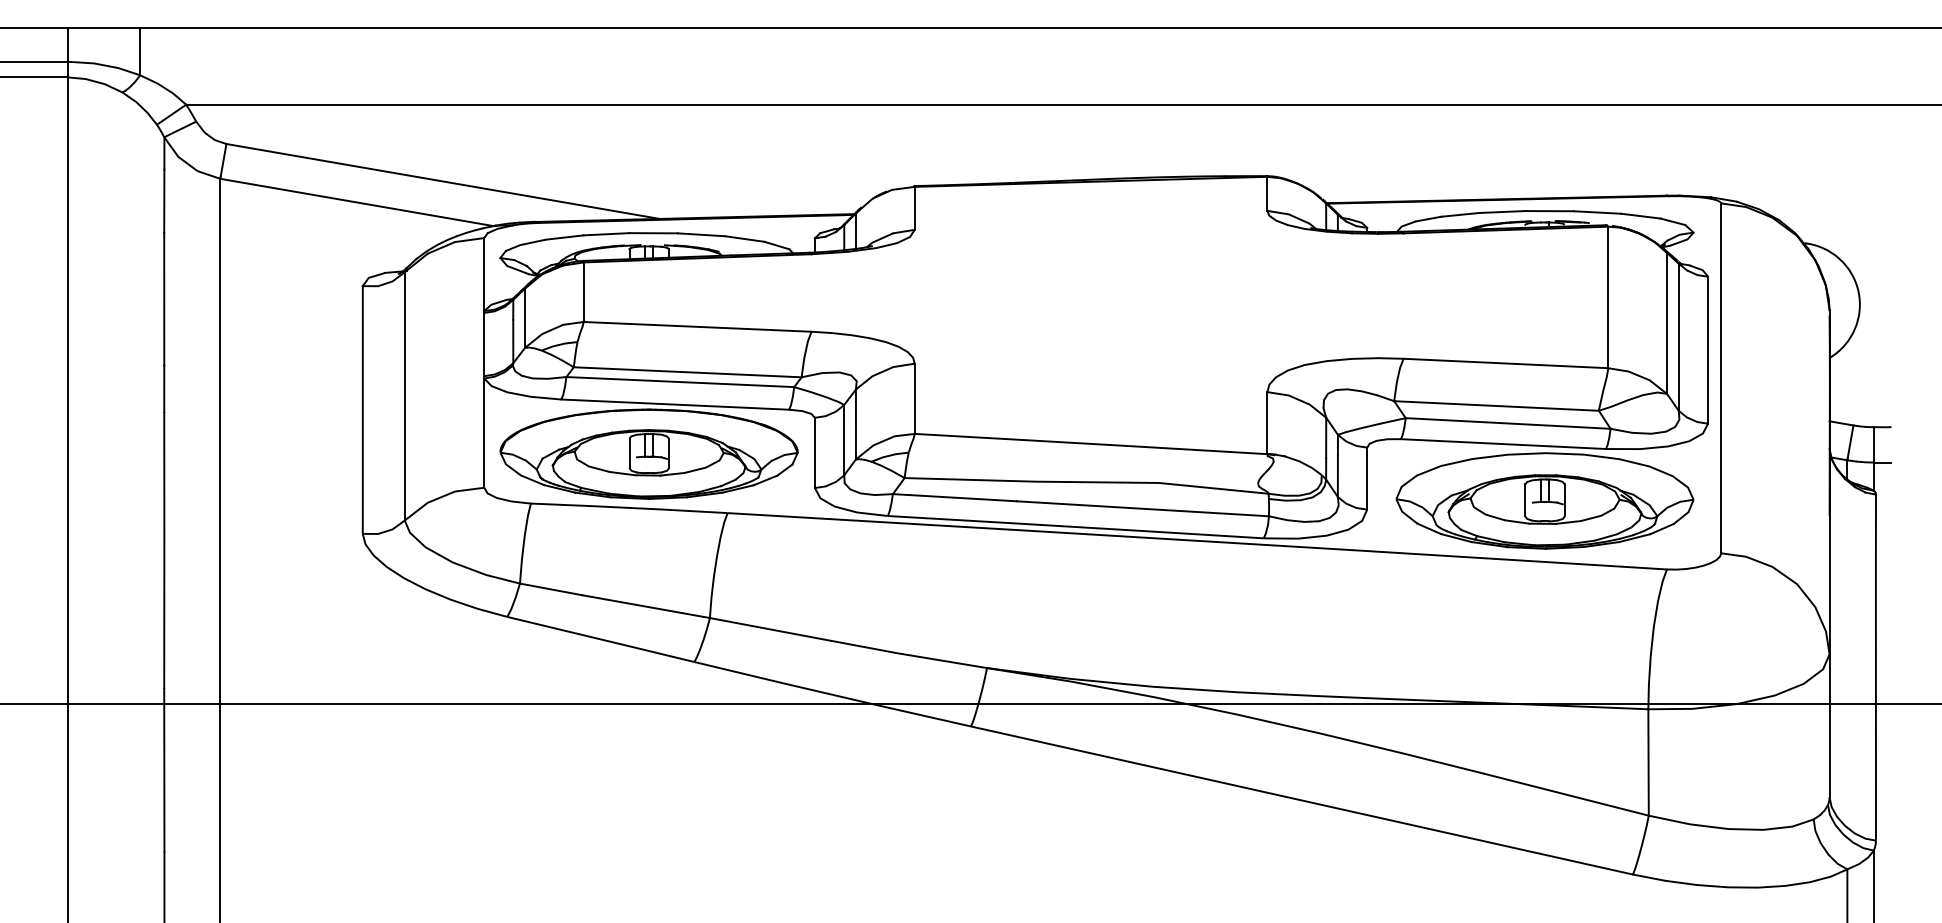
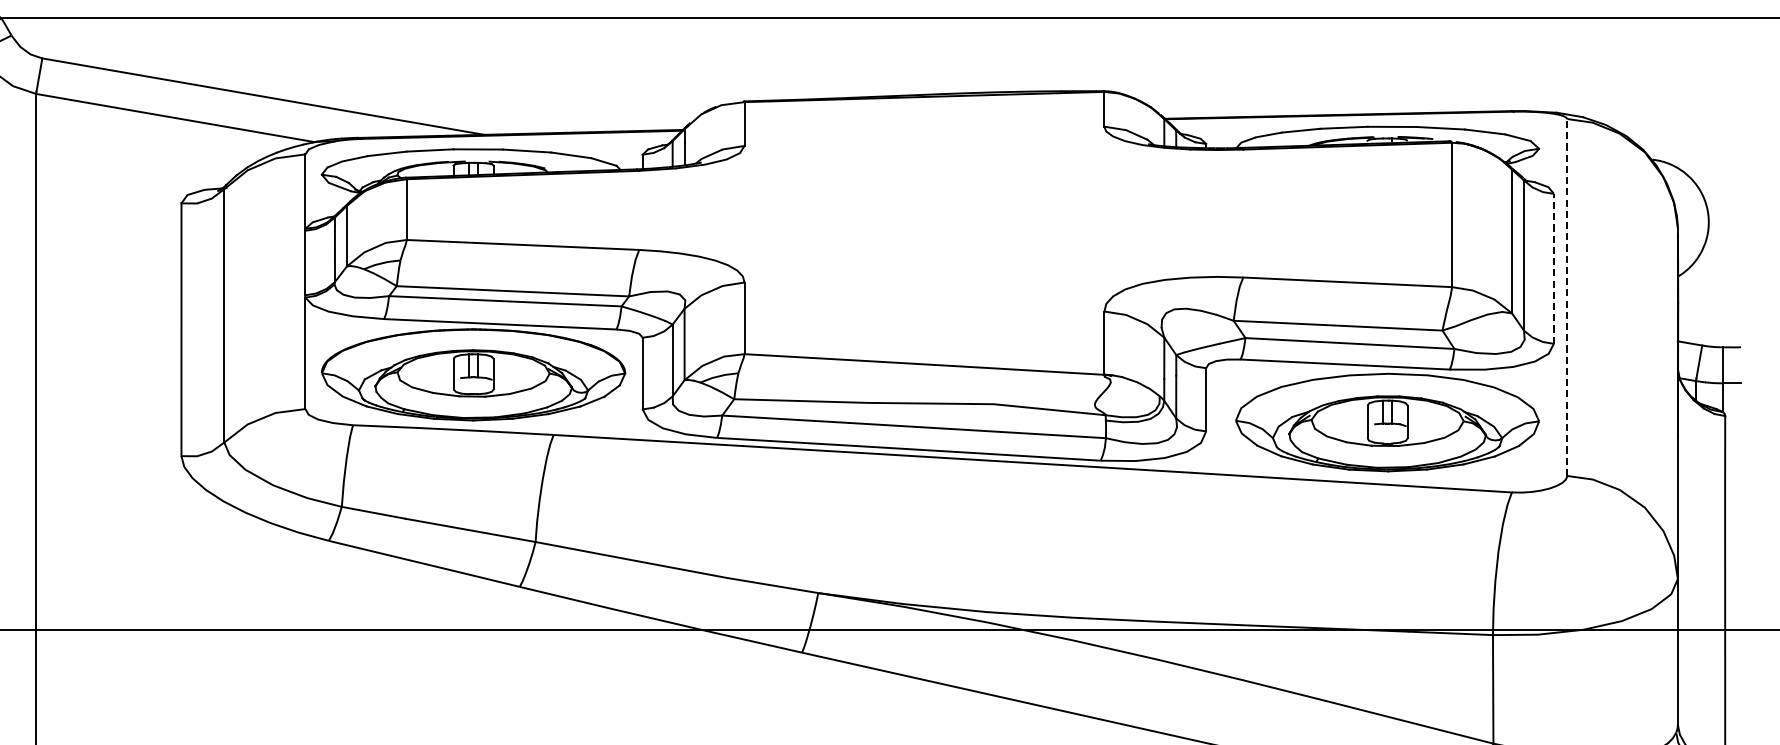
line: (1708, 349) -> (1554, 268), solid -> dashed
line: (1721, 378) -> (1567, 297), solid -> dashed

